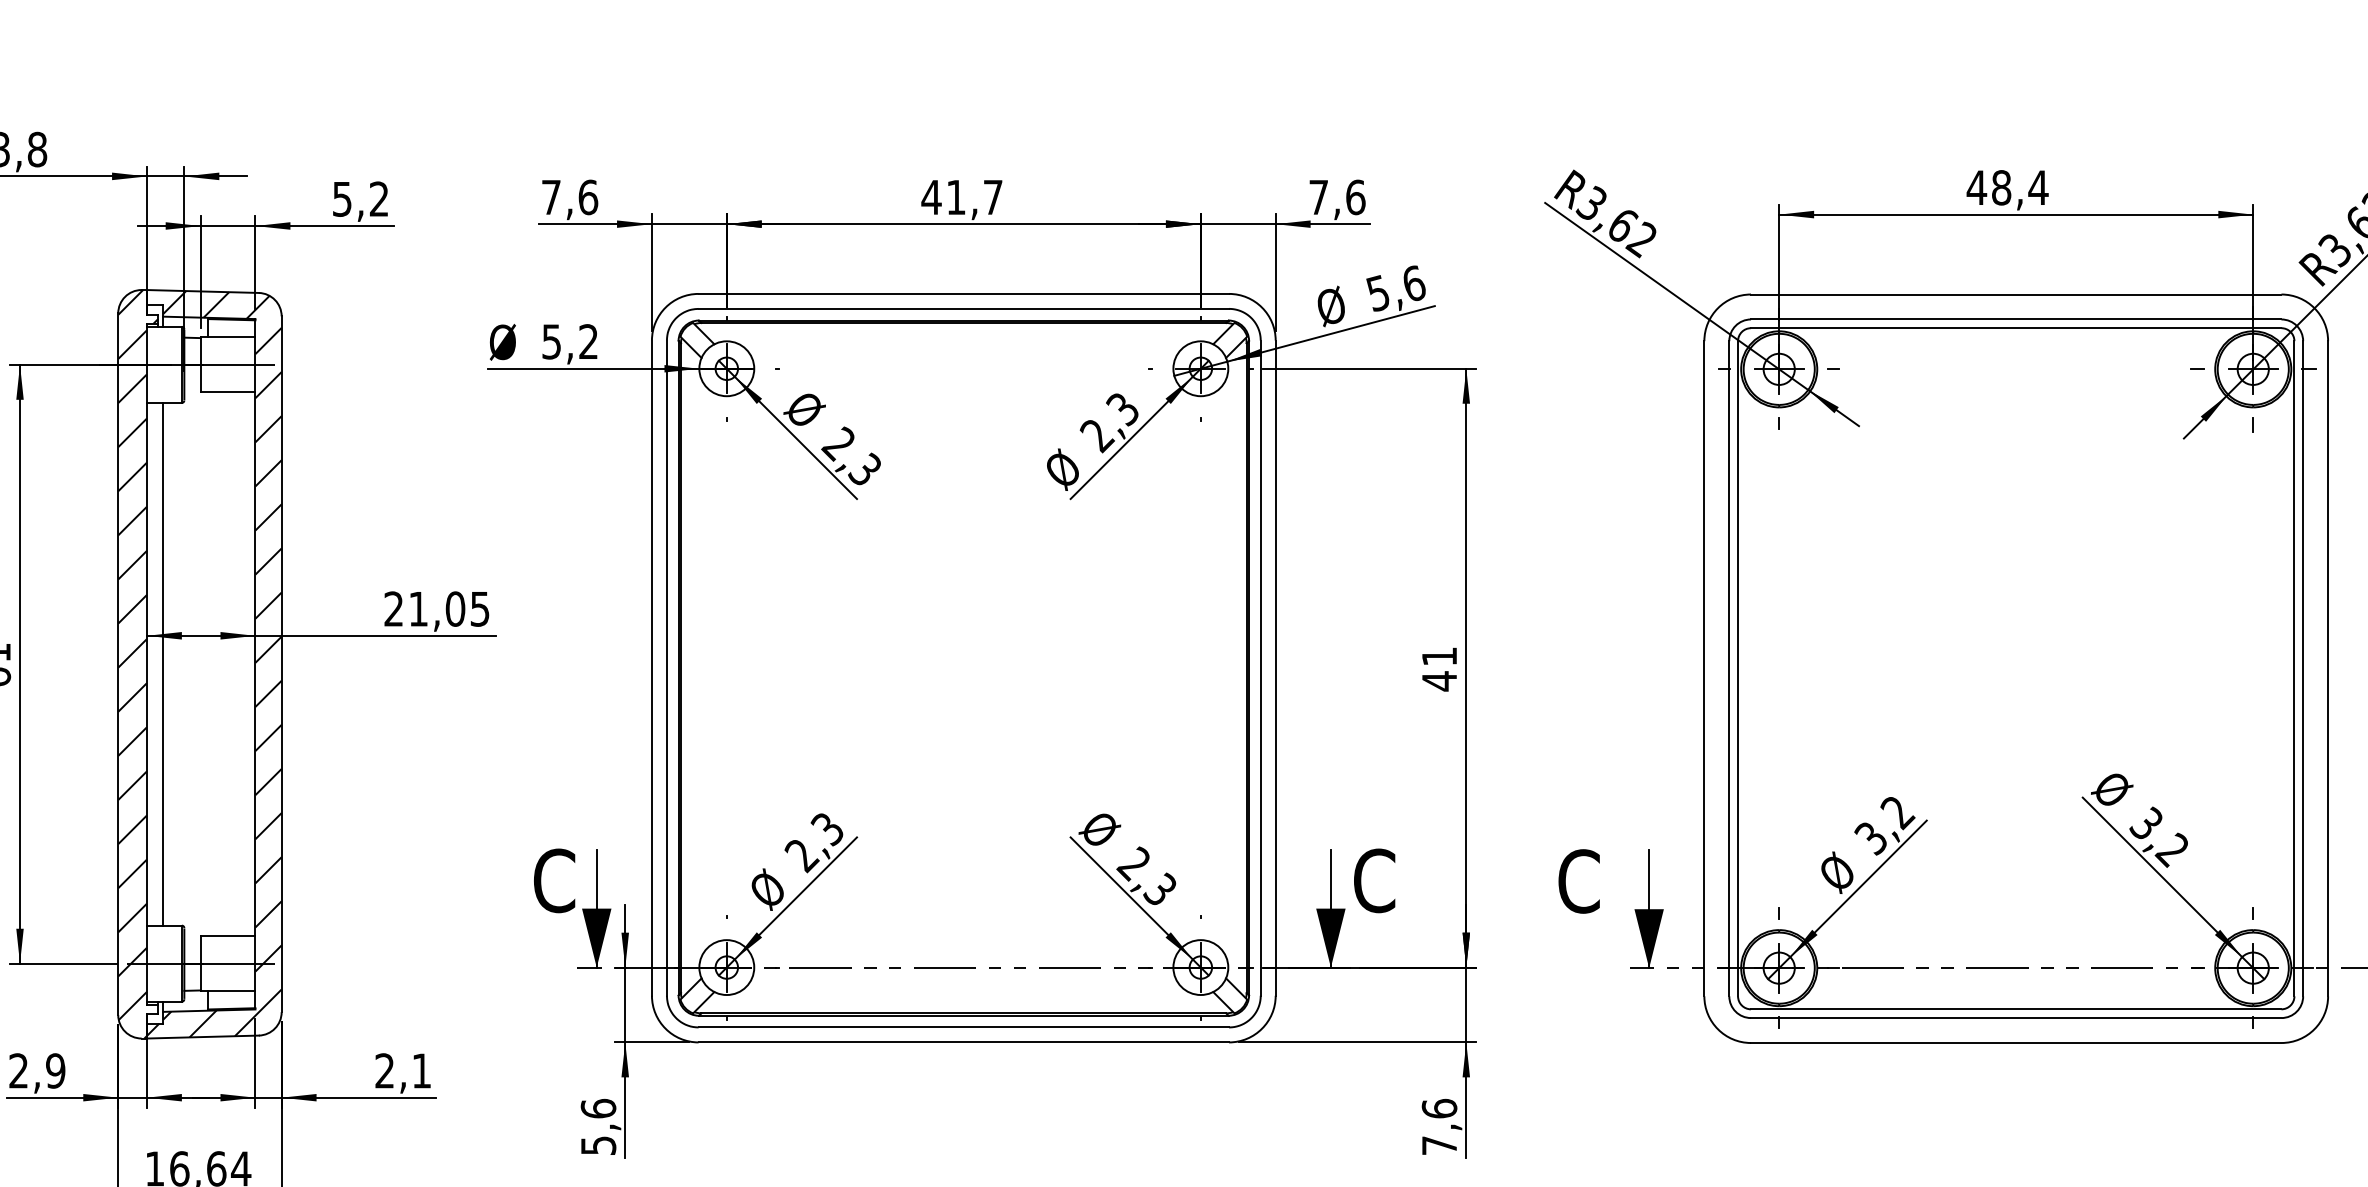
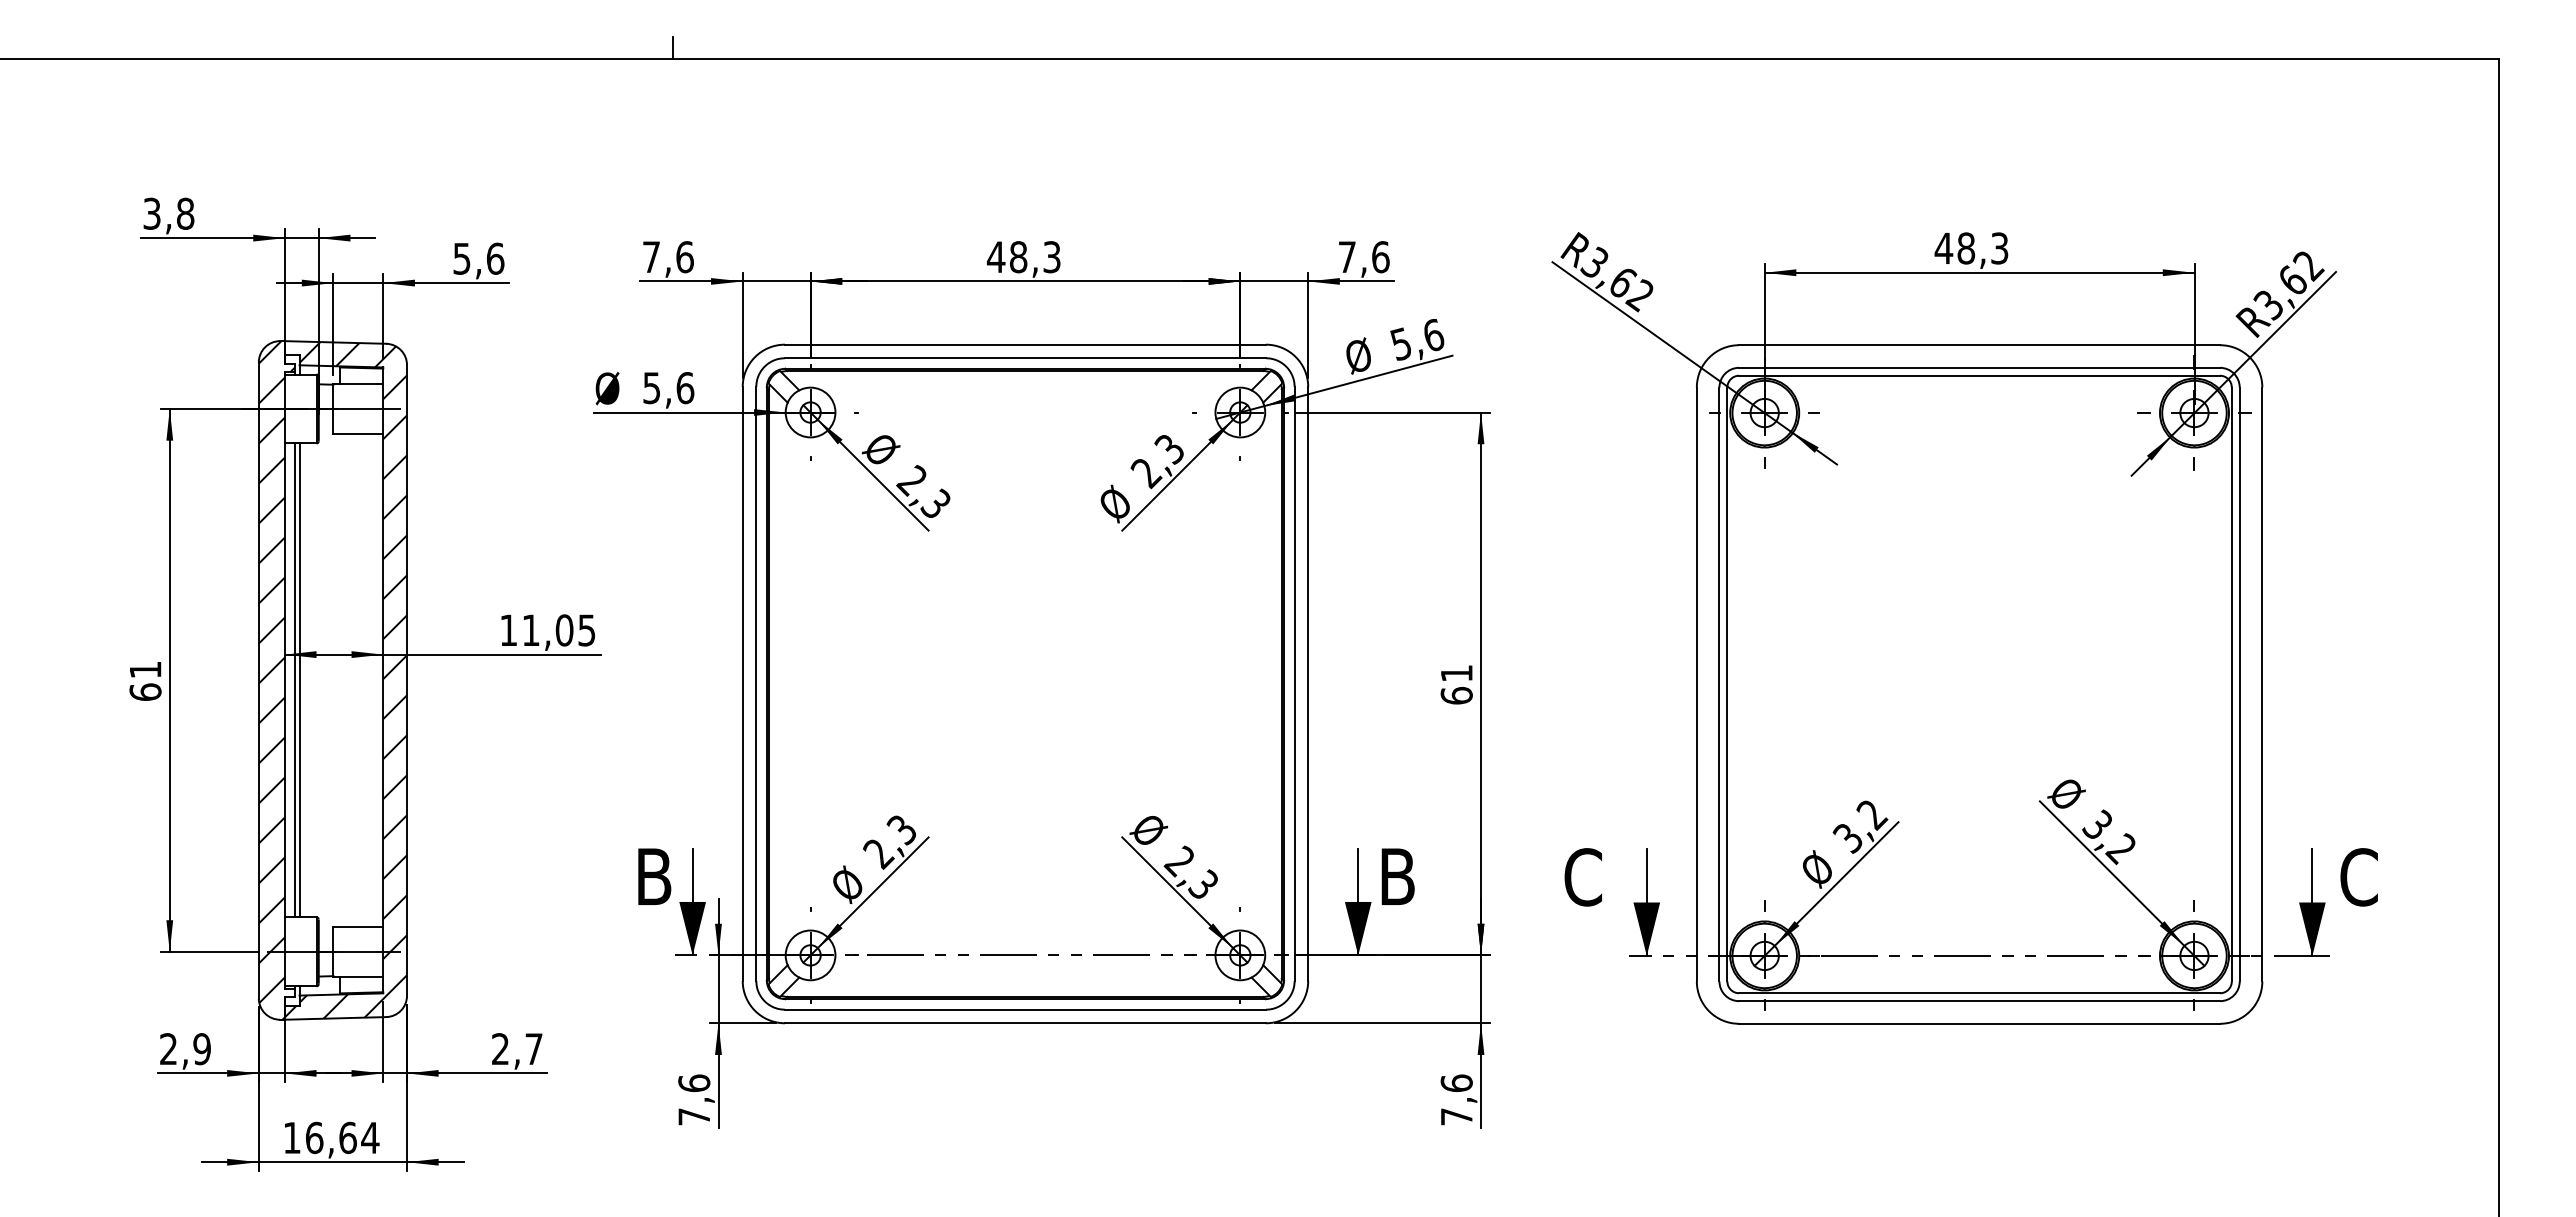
text: (2038, 187) -> (1999, 248), 48,4 -> 48,3
text: (974, 197) -> (1035, 257), 41,7 -> 48,3
text: (379, 198) -> (495, 258), 5,2 -> 5,6
text: (588, 342) -> (685, 388), 5,2 -> 5,6
text: (393, 608) -> (508, 629), 21,05 -> 11,05
line: (158, 664) -> (295, 680), added
text: (1439, 680) -> (1456, 695), 41 -> 61
text: (554, 880) -> (654, 876), C -> B
text: (1374, 880) -> (1397, 876), C -> B
text: (421, 1070) -> (533, 1048), 2,1 -> 2,7
text: (598, 1145) -> (694, 1116), 5,6 -> 7,6

